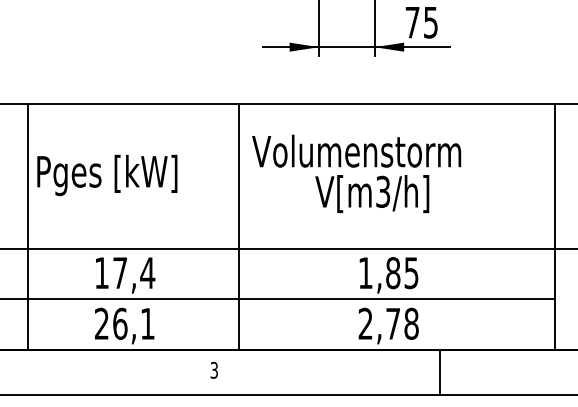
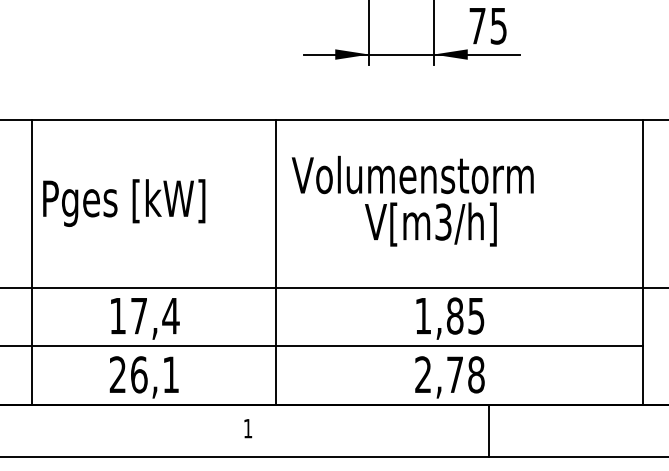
text: (213, 369) -> (247, 427), 3 -> 1
line: (439, 372) -> (489, 431), moved

